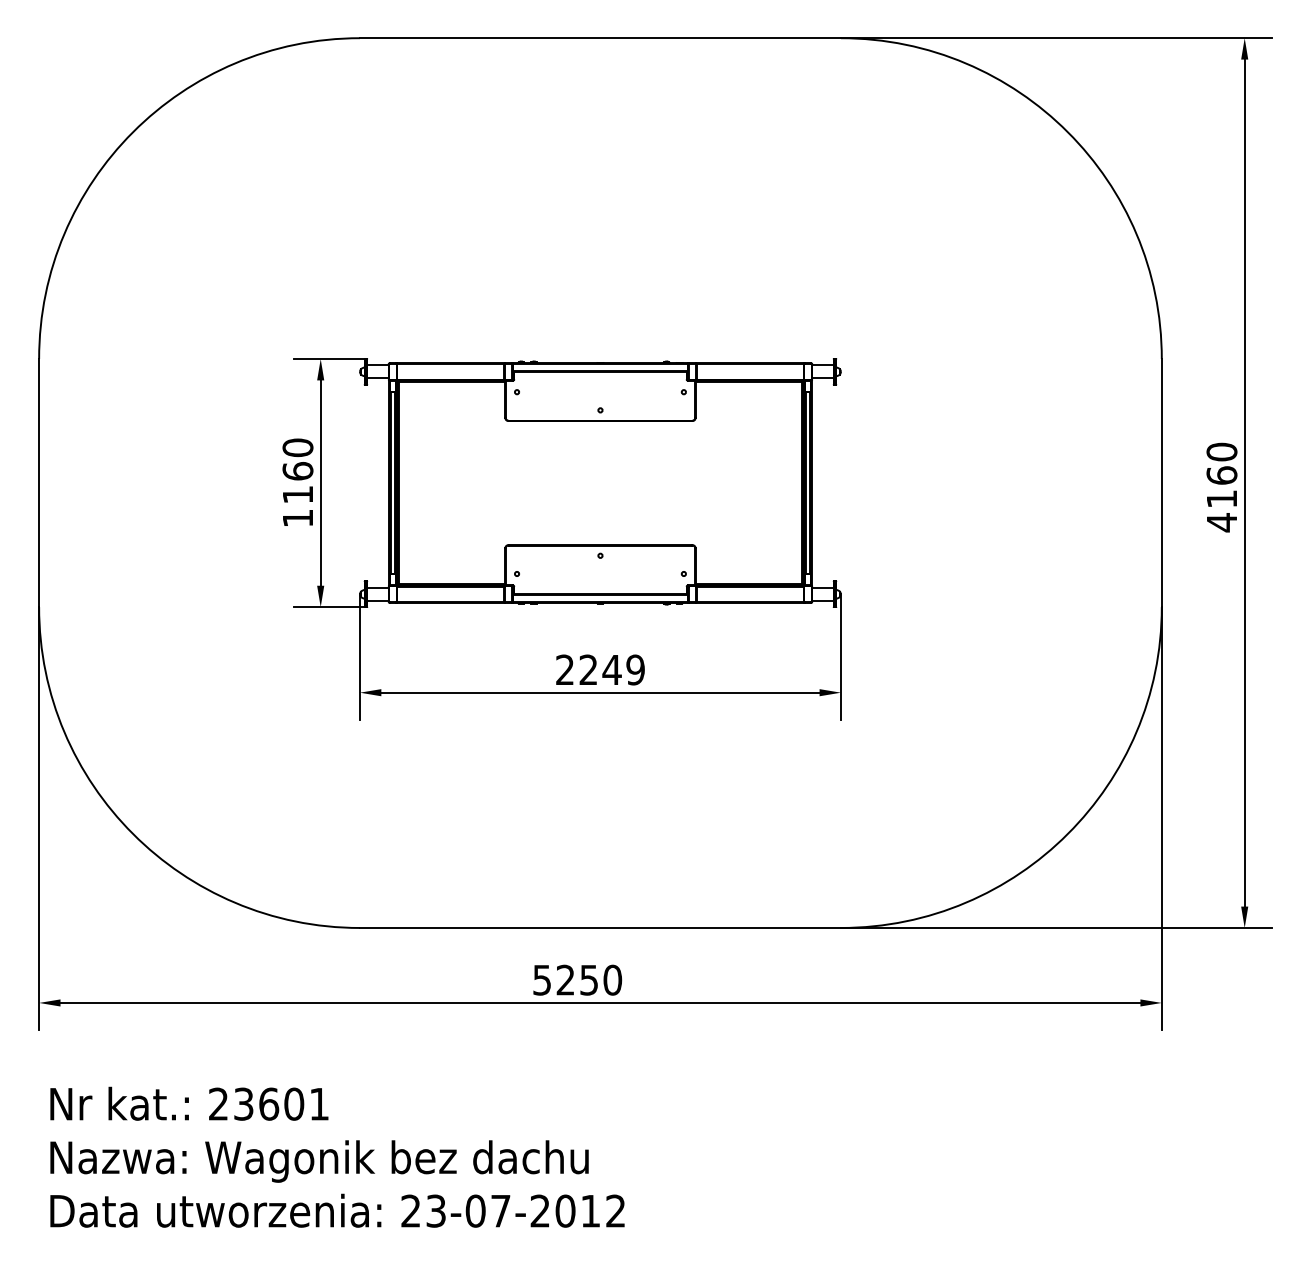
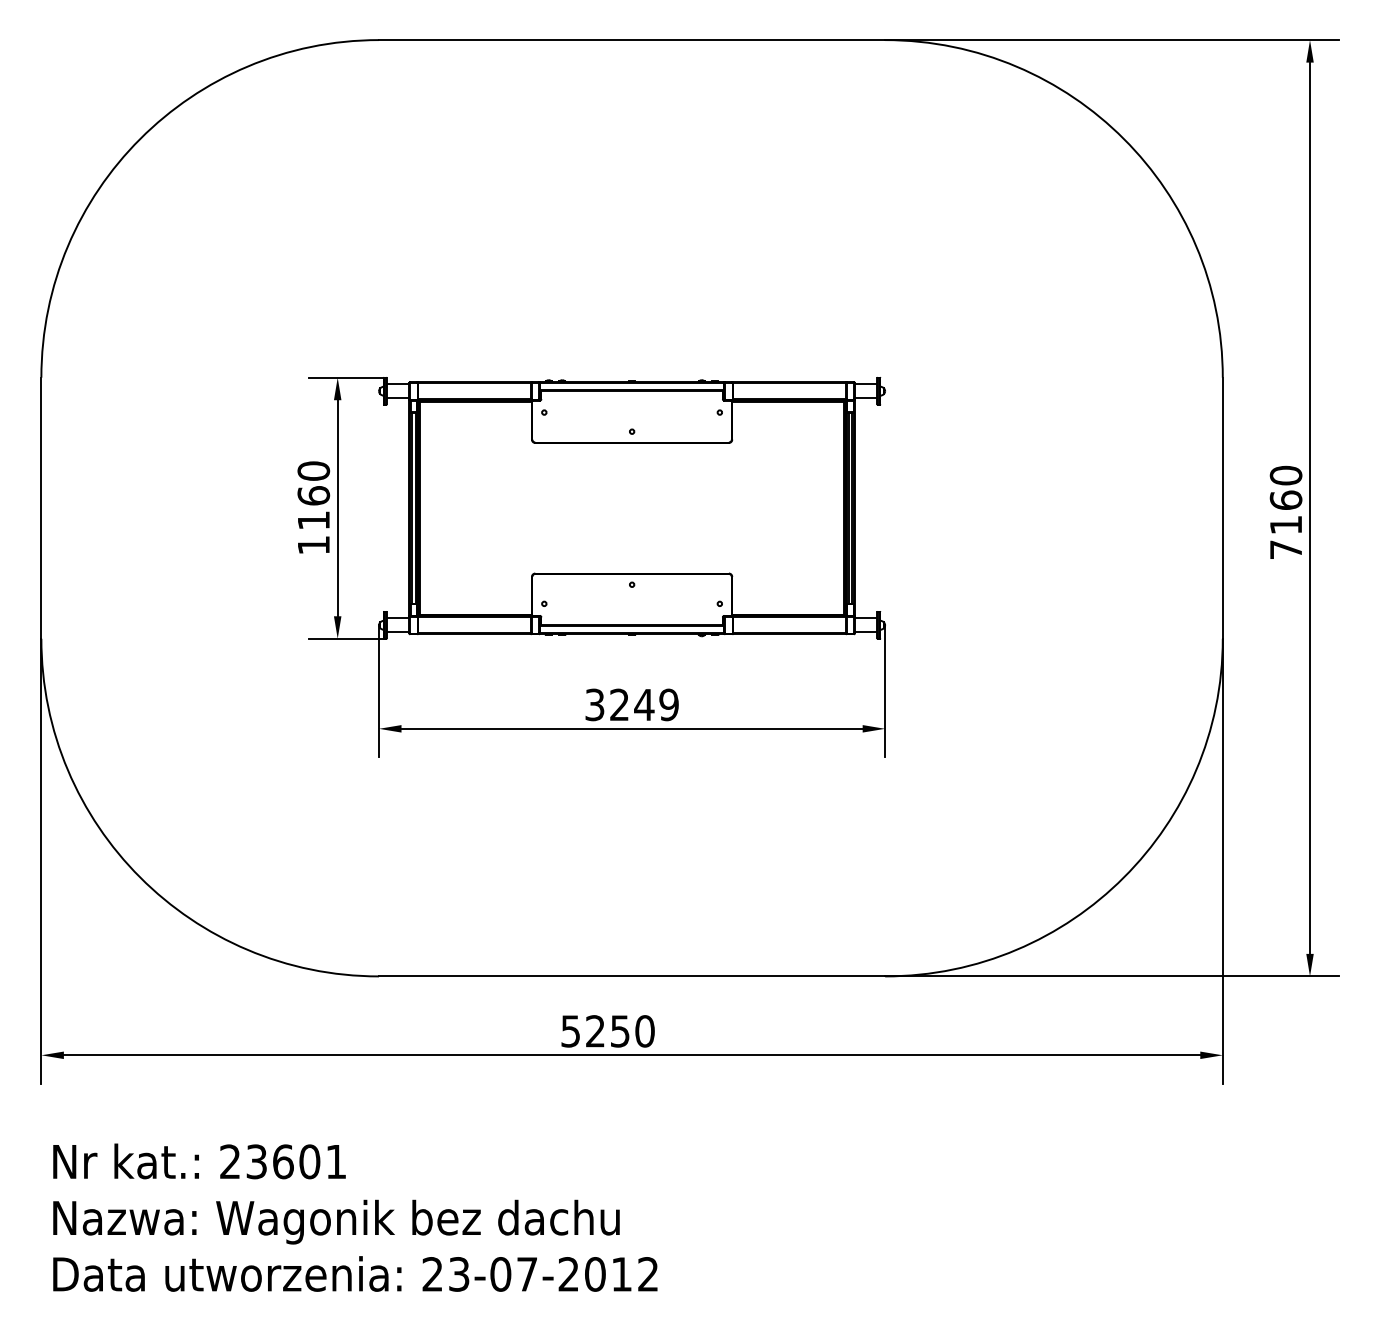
text: (1221, 522) -> (1285, 549), 4160 -> 7160
text: (564, 669) -> (594, 704), 2249 -> 3249

